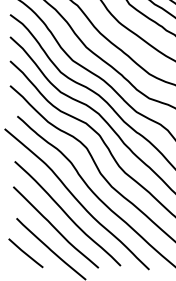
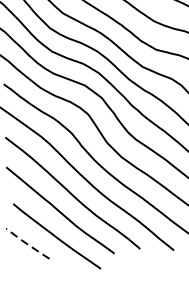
line: (25, 253) -> (27, 244), solid -> dashed

